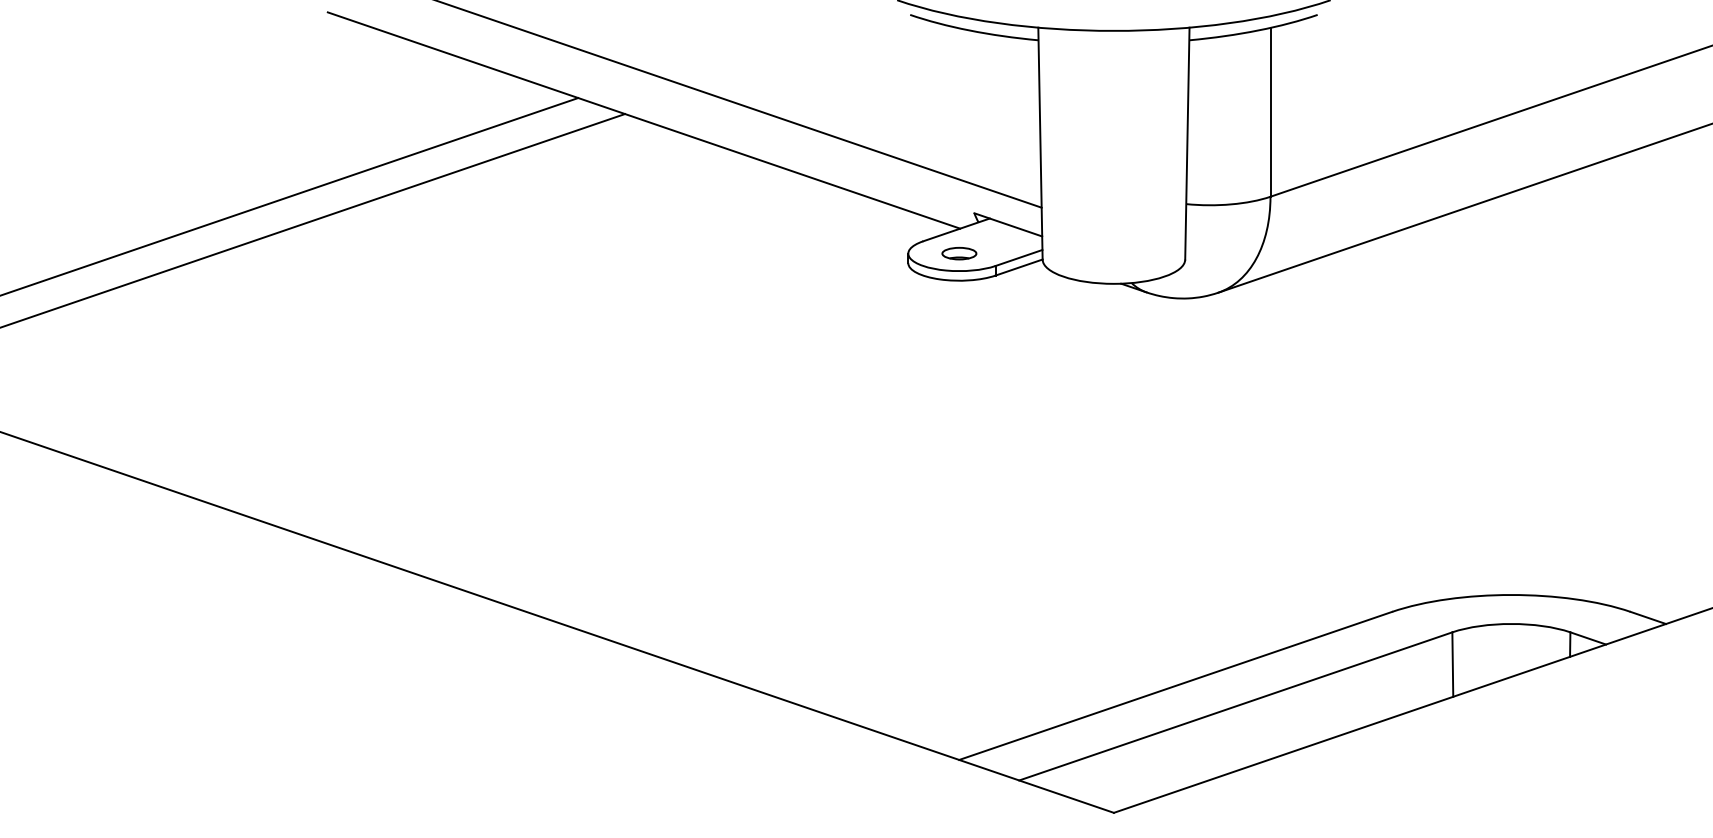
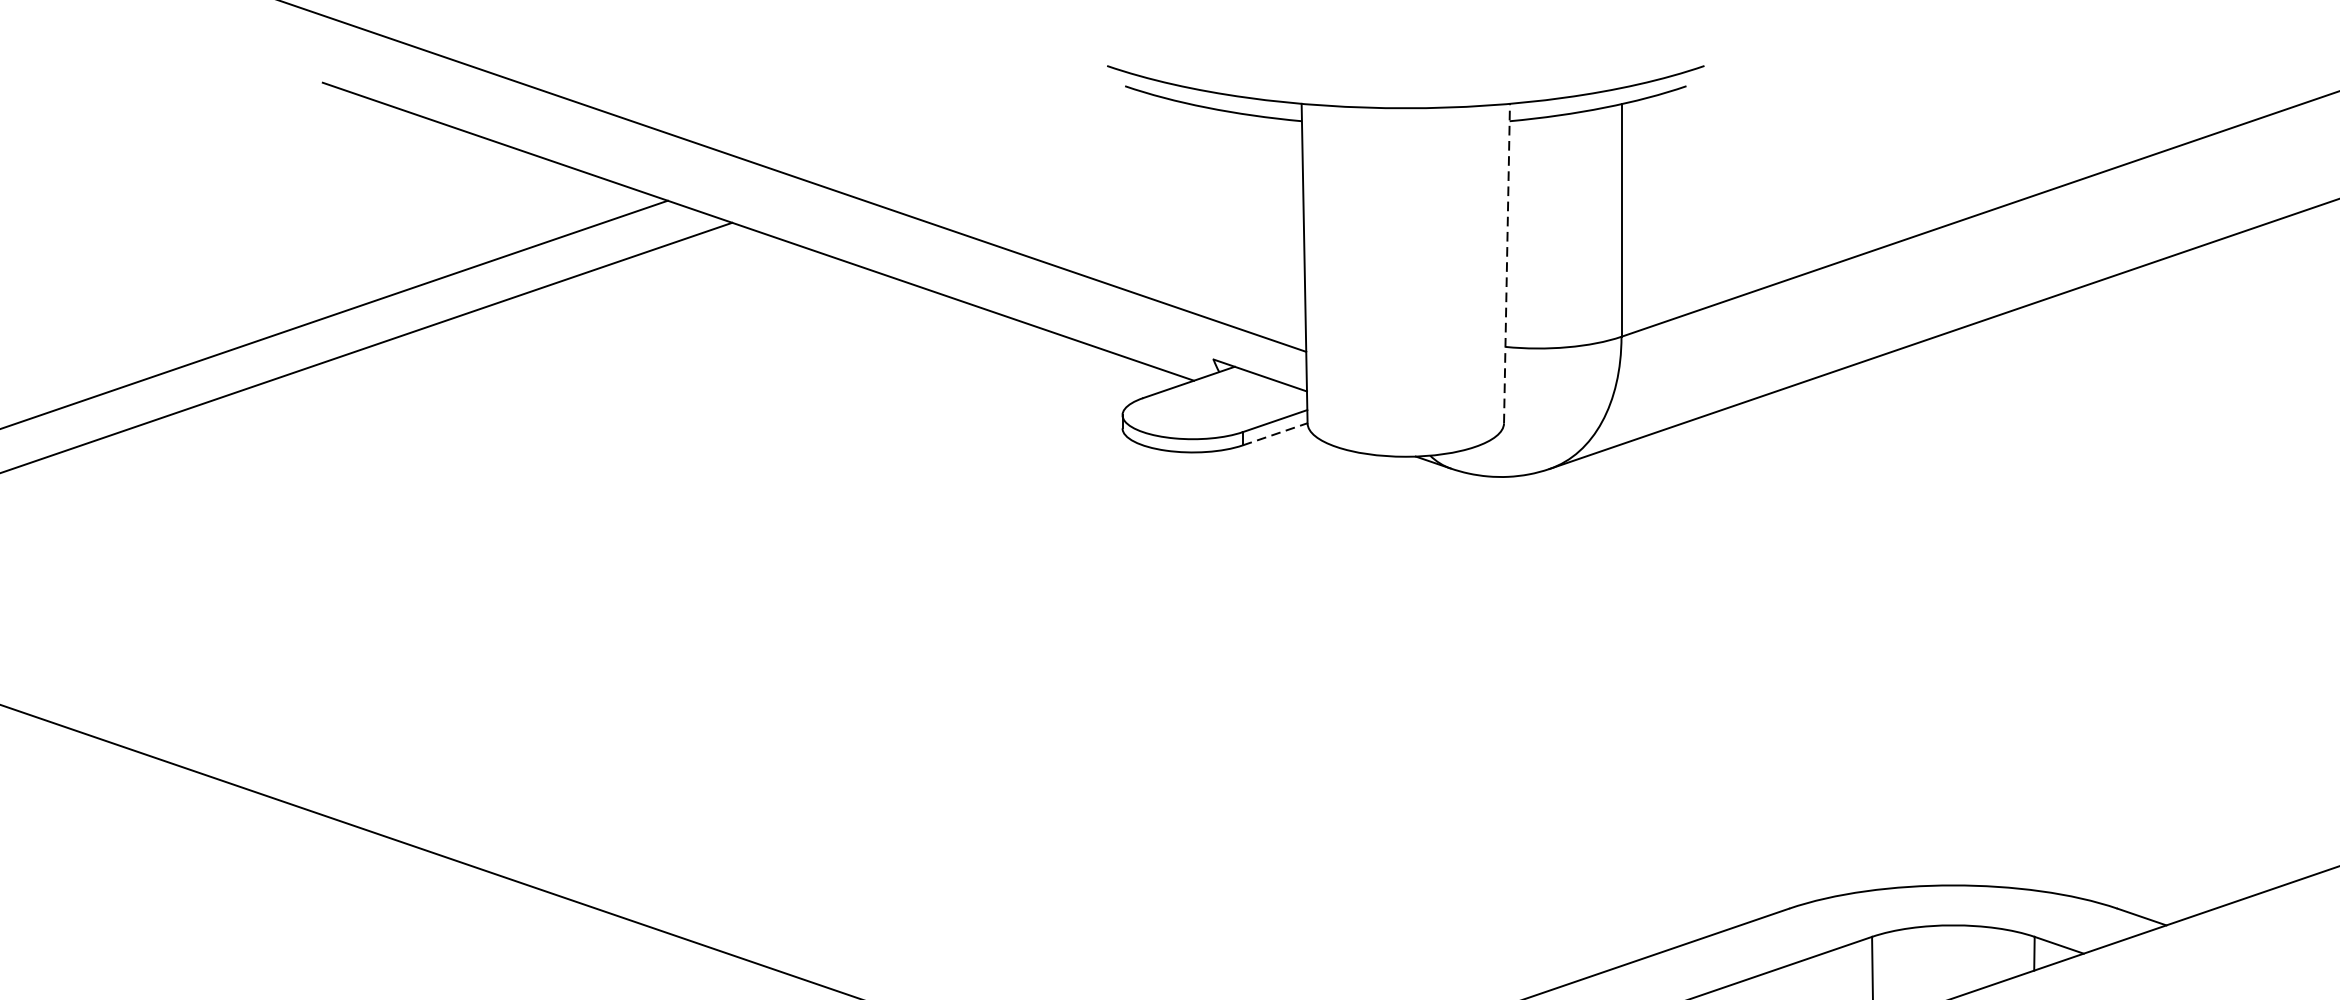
line: (1187, 143) -> (1507, 263), solid -> dashed
part: (959, 253) -> (1193, 414), removed
line: (1019, 267) -> (1275, 434), solid -> dashed

